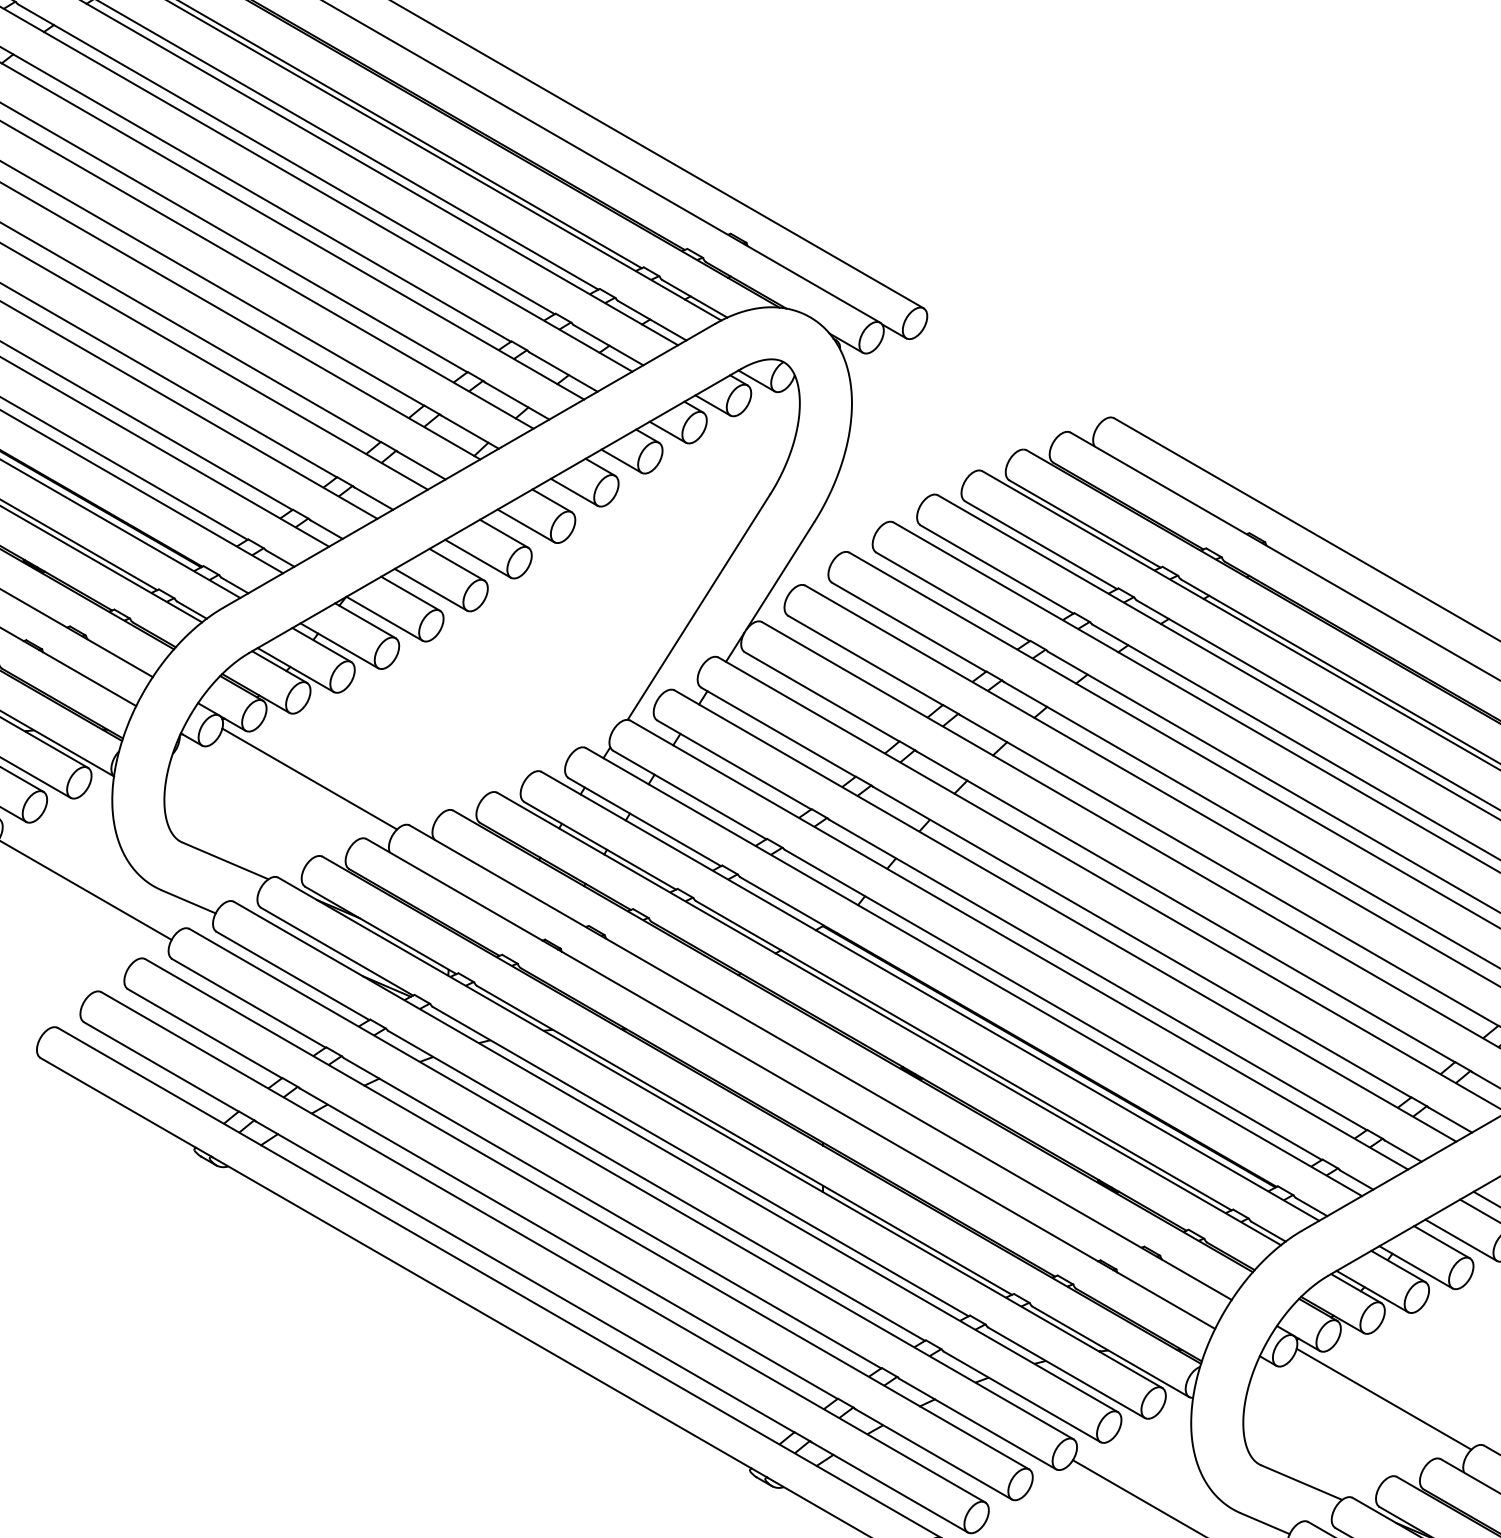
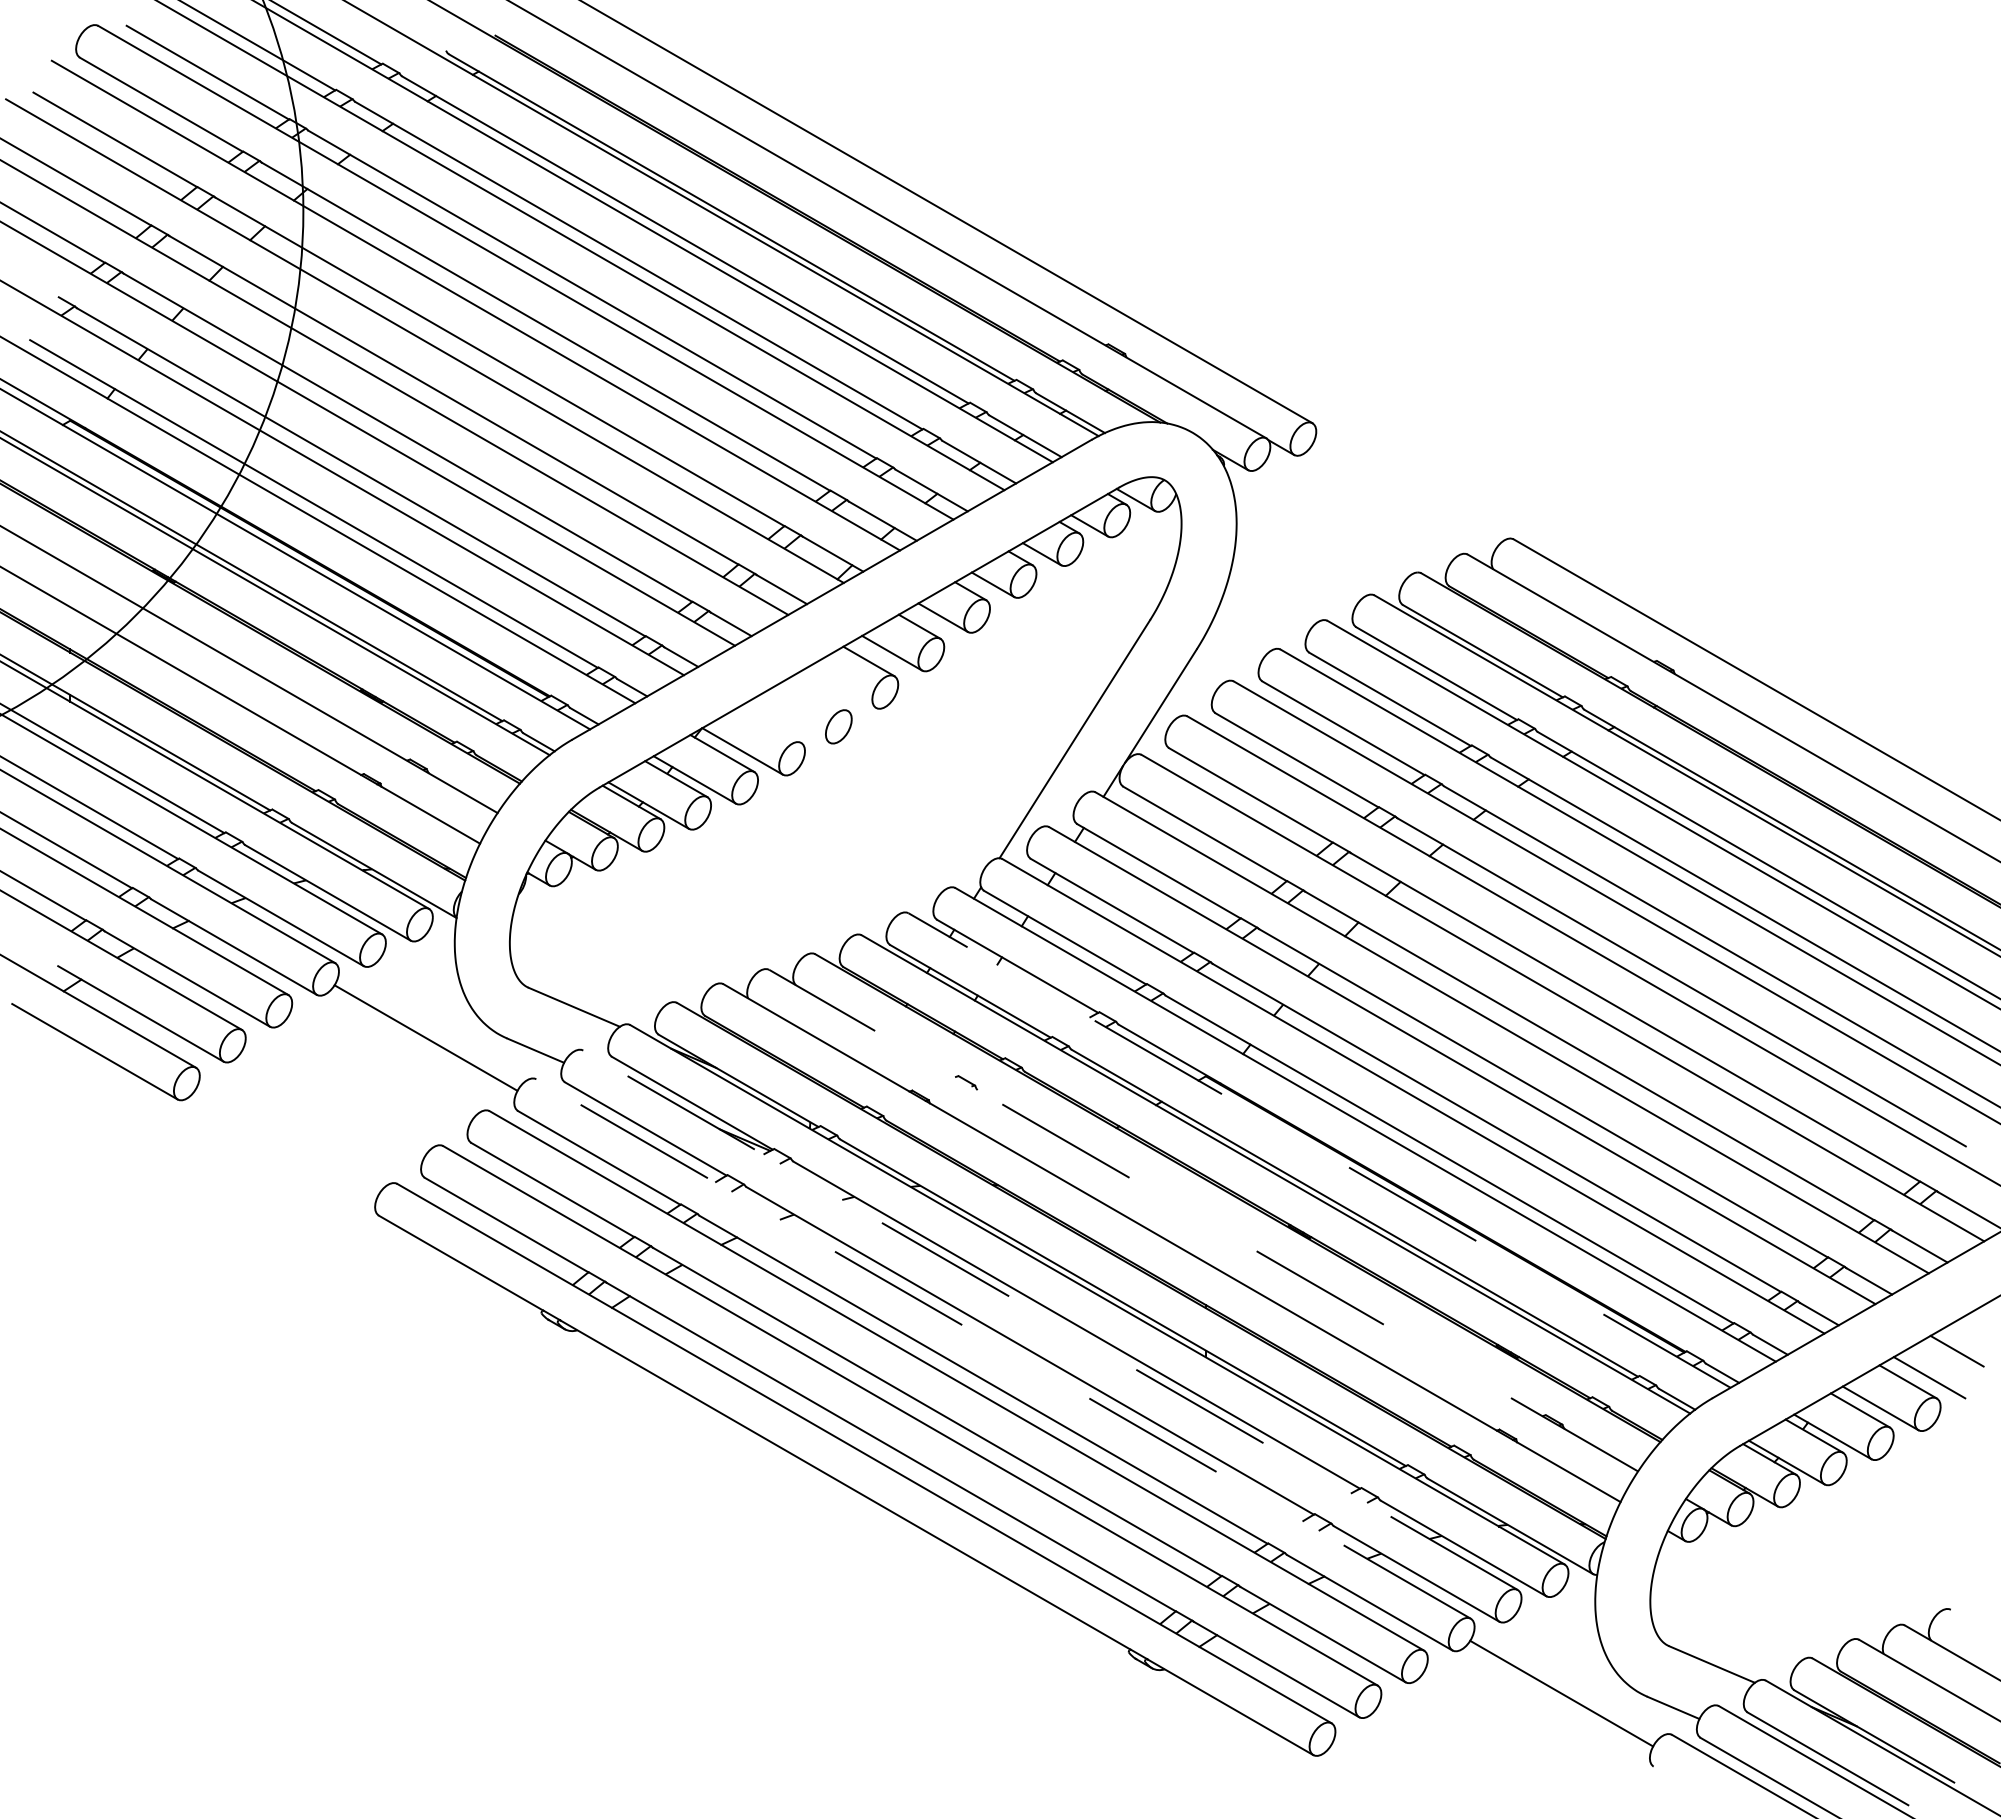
line: (478, 558) -> (841, 687), removed
line: (457, 564) -> (819, 693), removed
line: (430, 589) -> (791, 720), removed
line: (410, 593) -> (770, 724), removed
line: (309, 778) -> (663, 920), removed
line: (930, 996) -> (1319, 1150), solid -> dashed
line: (820, 1062) -> (1203, 1220), solid -> dashed
line: (675, 1157) -> (1050, 1320), solid -> dashed
line: (631, 1183) -> (1003, 1348), solid -> dashed
line: (1383, 1399) -> (1798, 1576), removed

